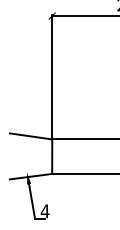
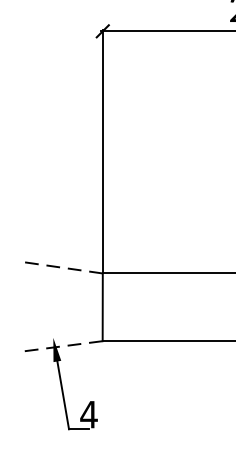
line: (30, 136) -> (60, 267), solid -> dashed
line: (30, 176) -> (60, 346), solid -> dashed

